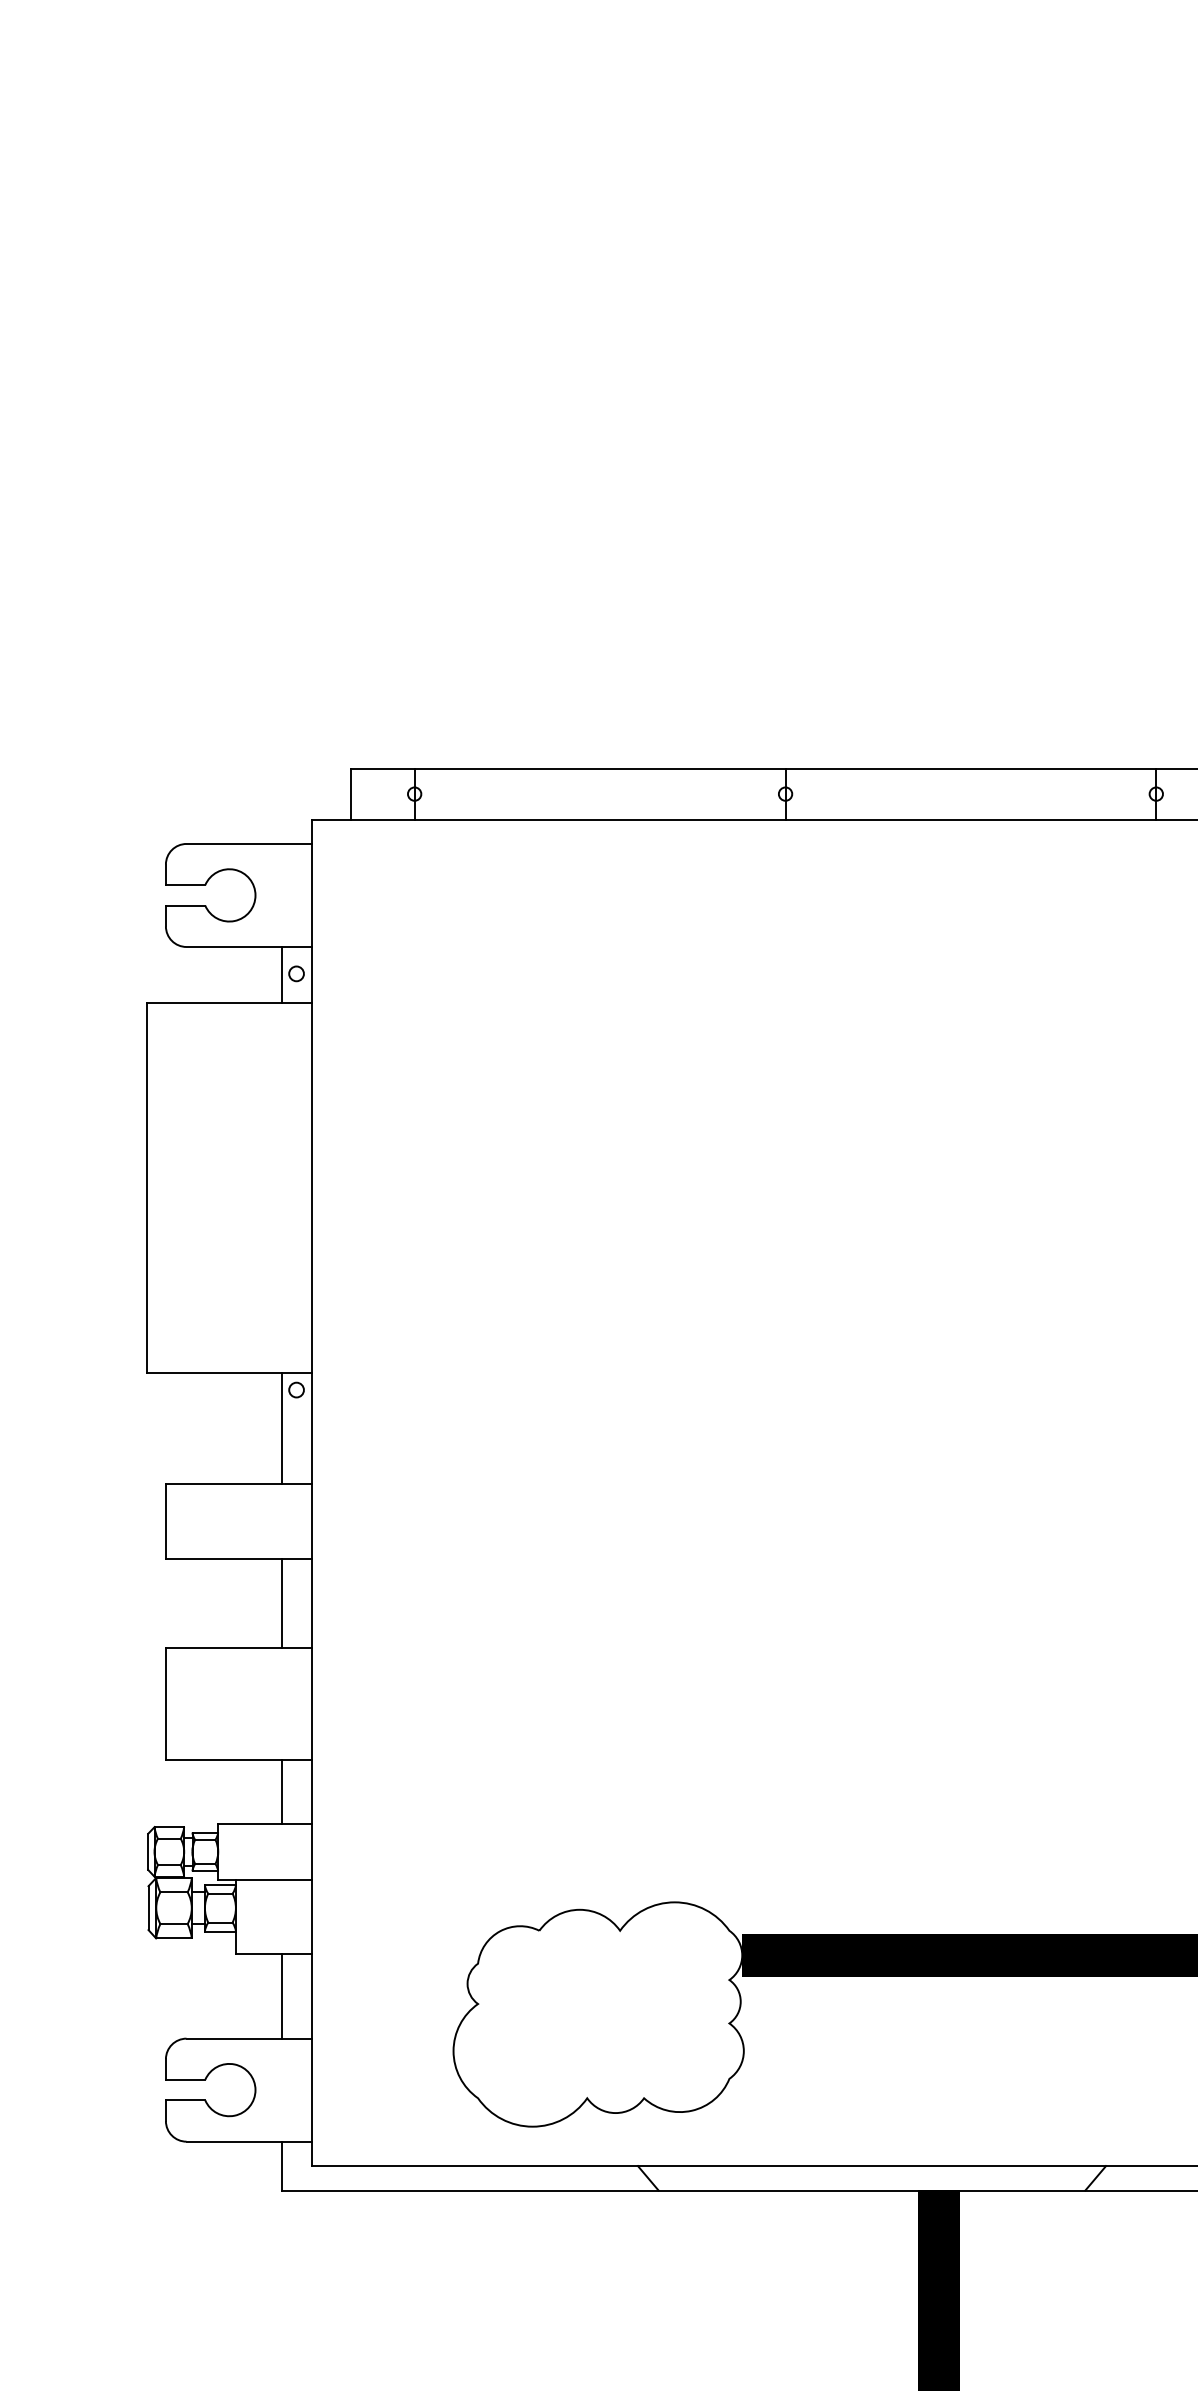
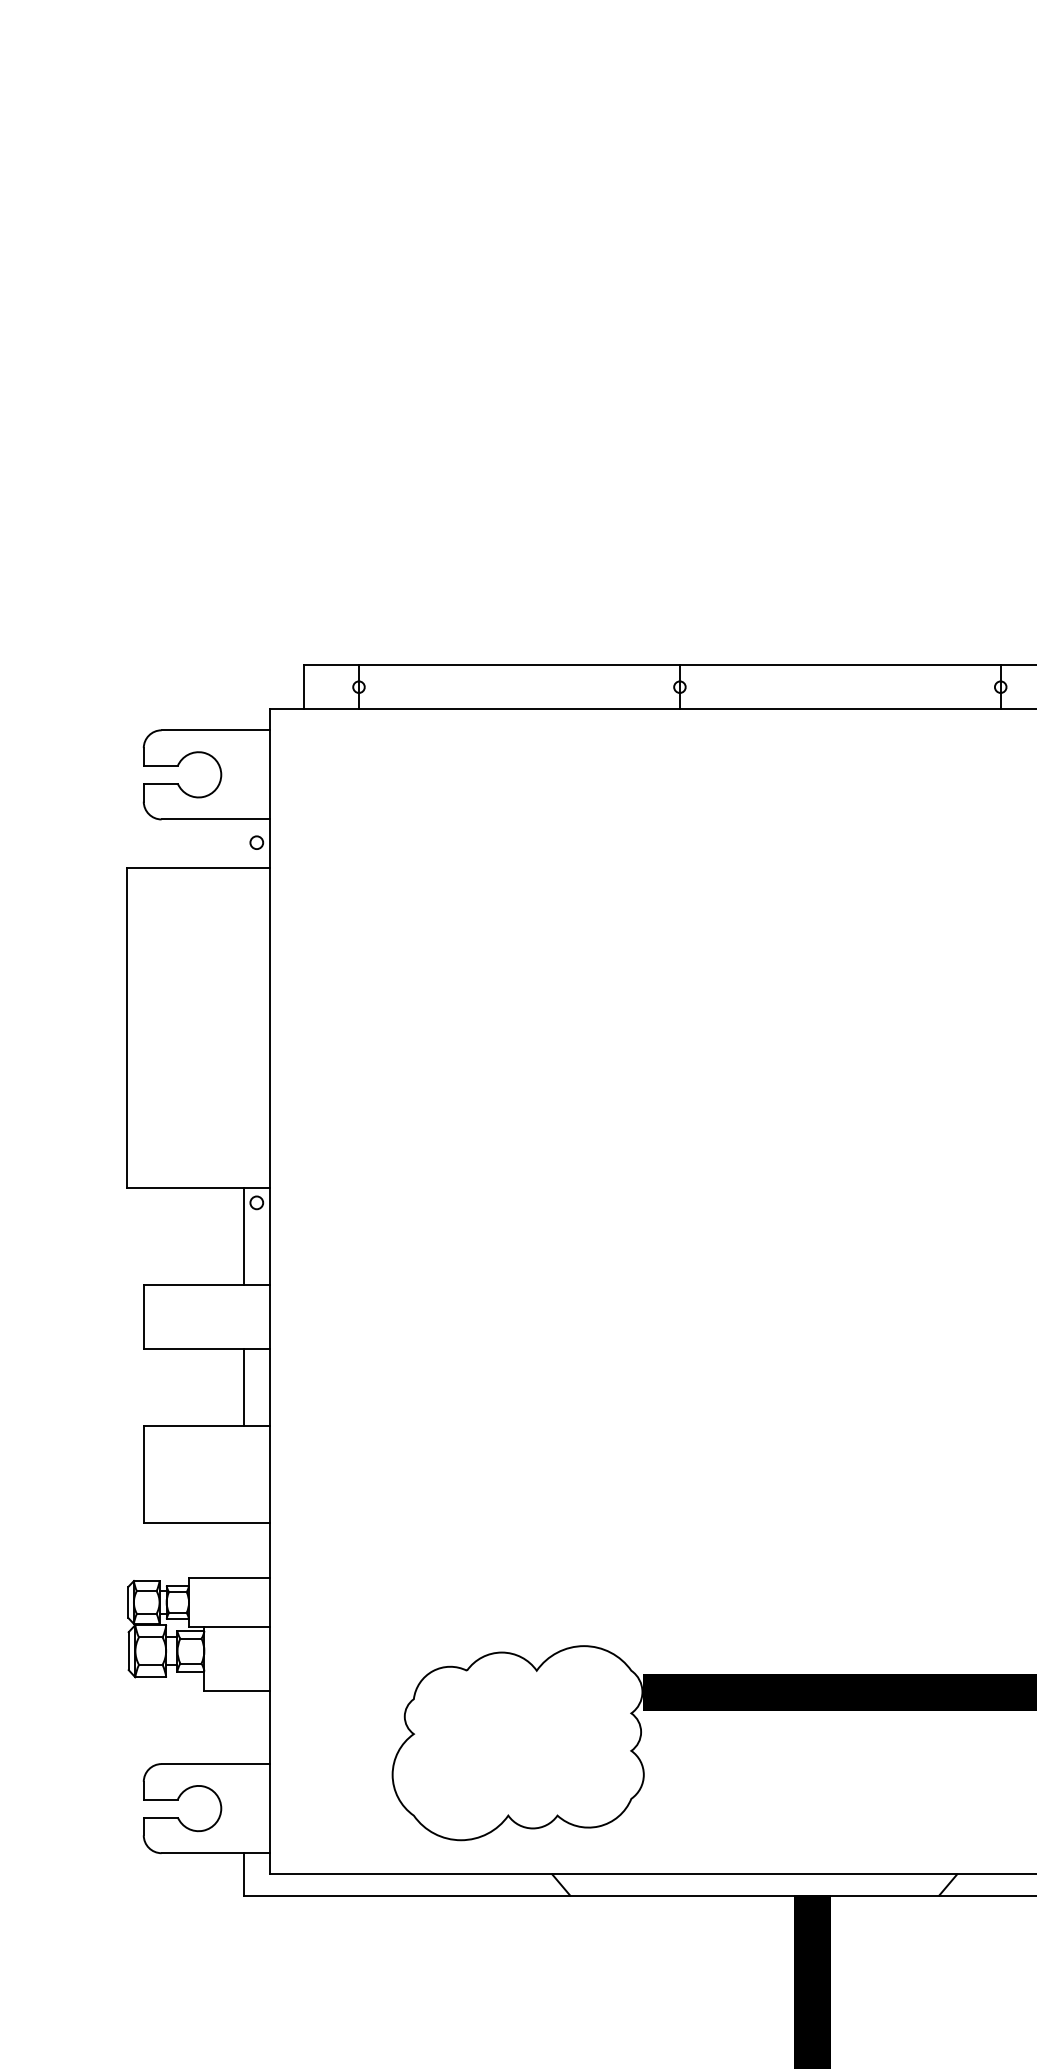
line: (281, 974) -> (243, 843), removed
line: (281, 1791) -> (243, 1550), removed
line: (281, 1996) -> (243, 1727), removed

